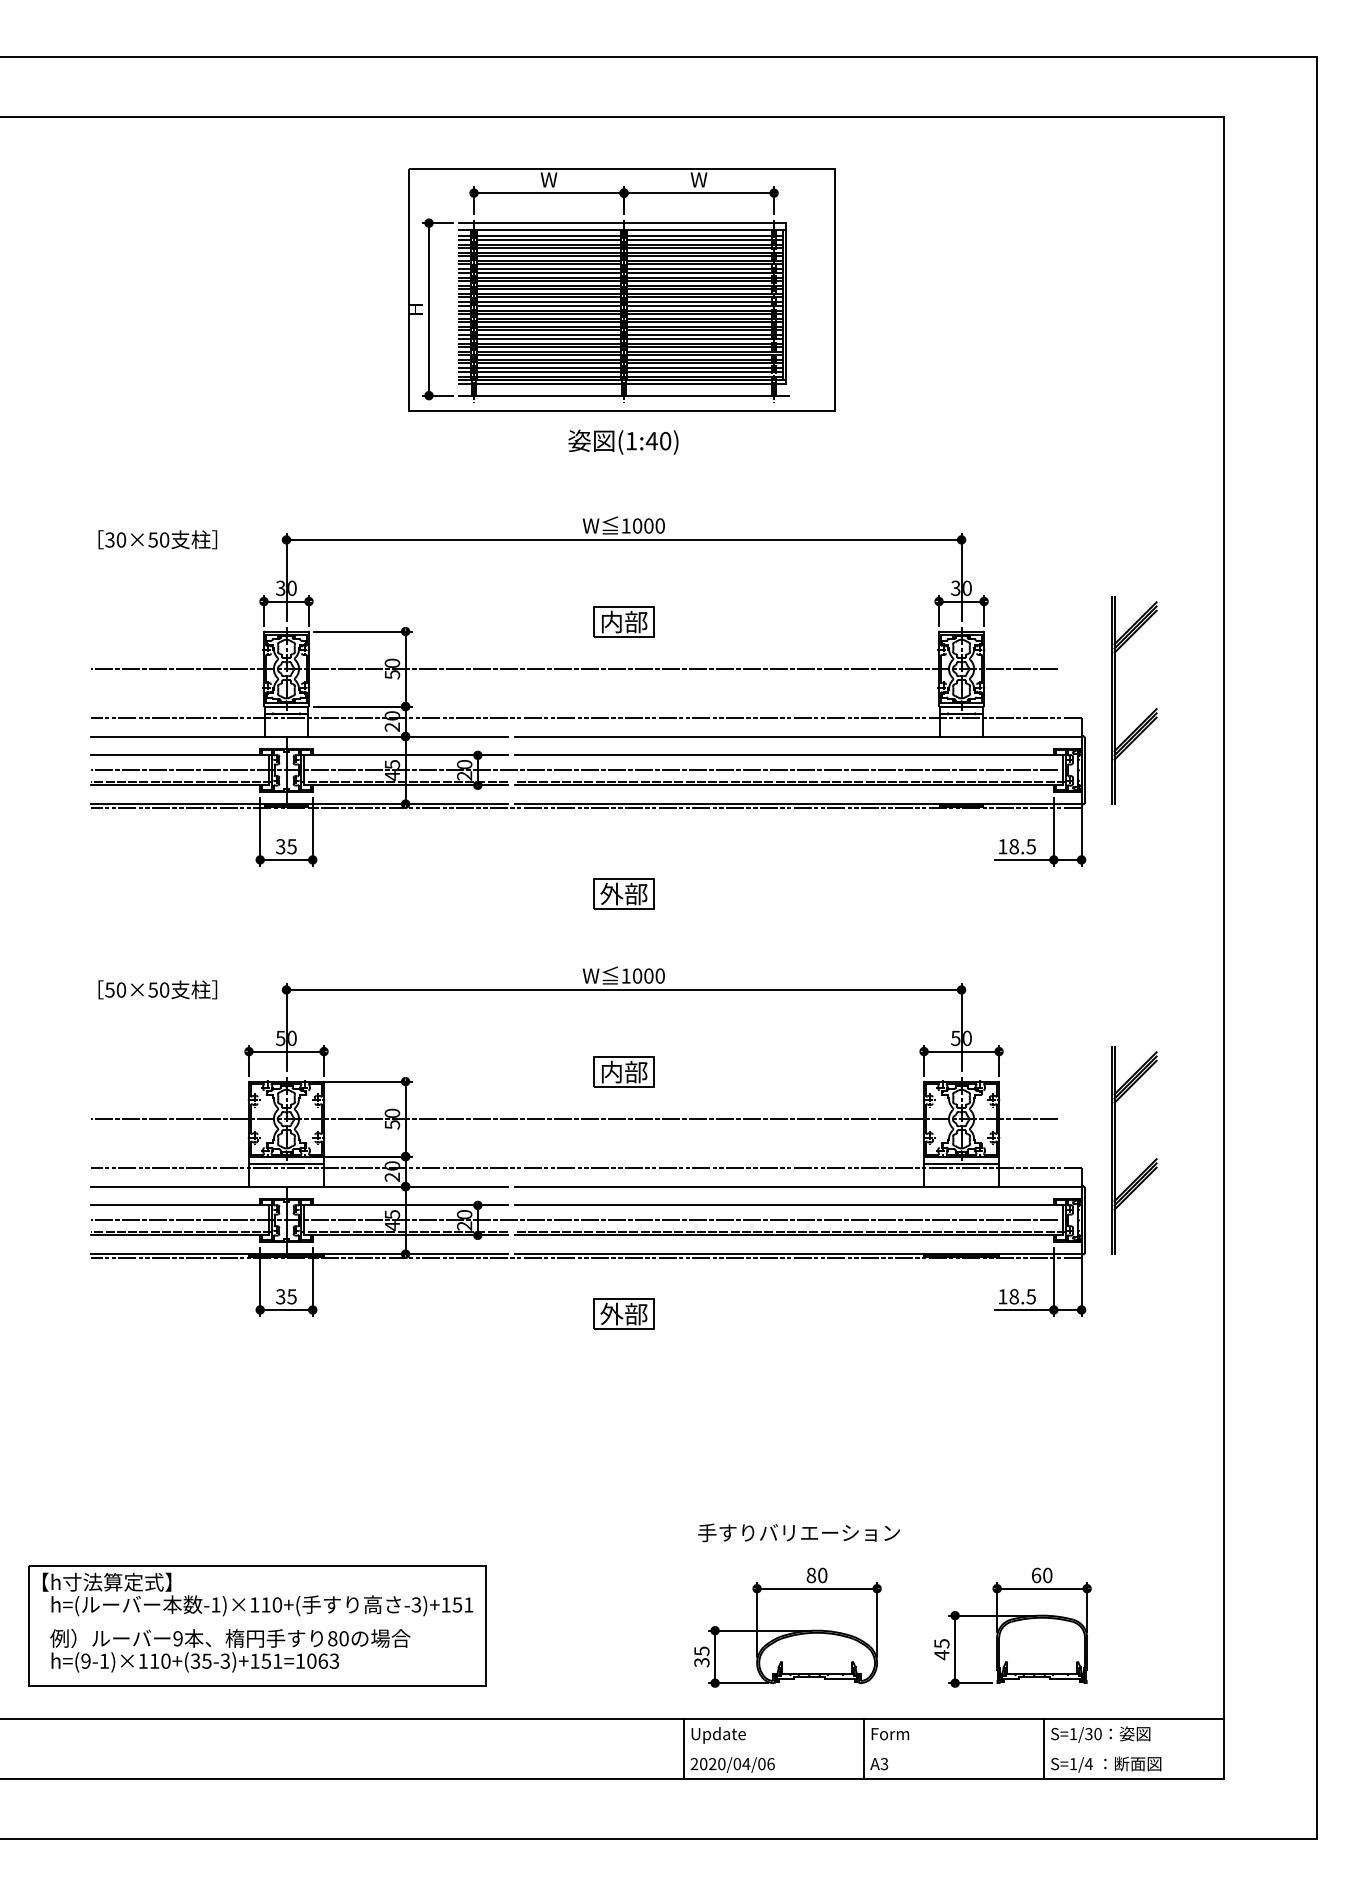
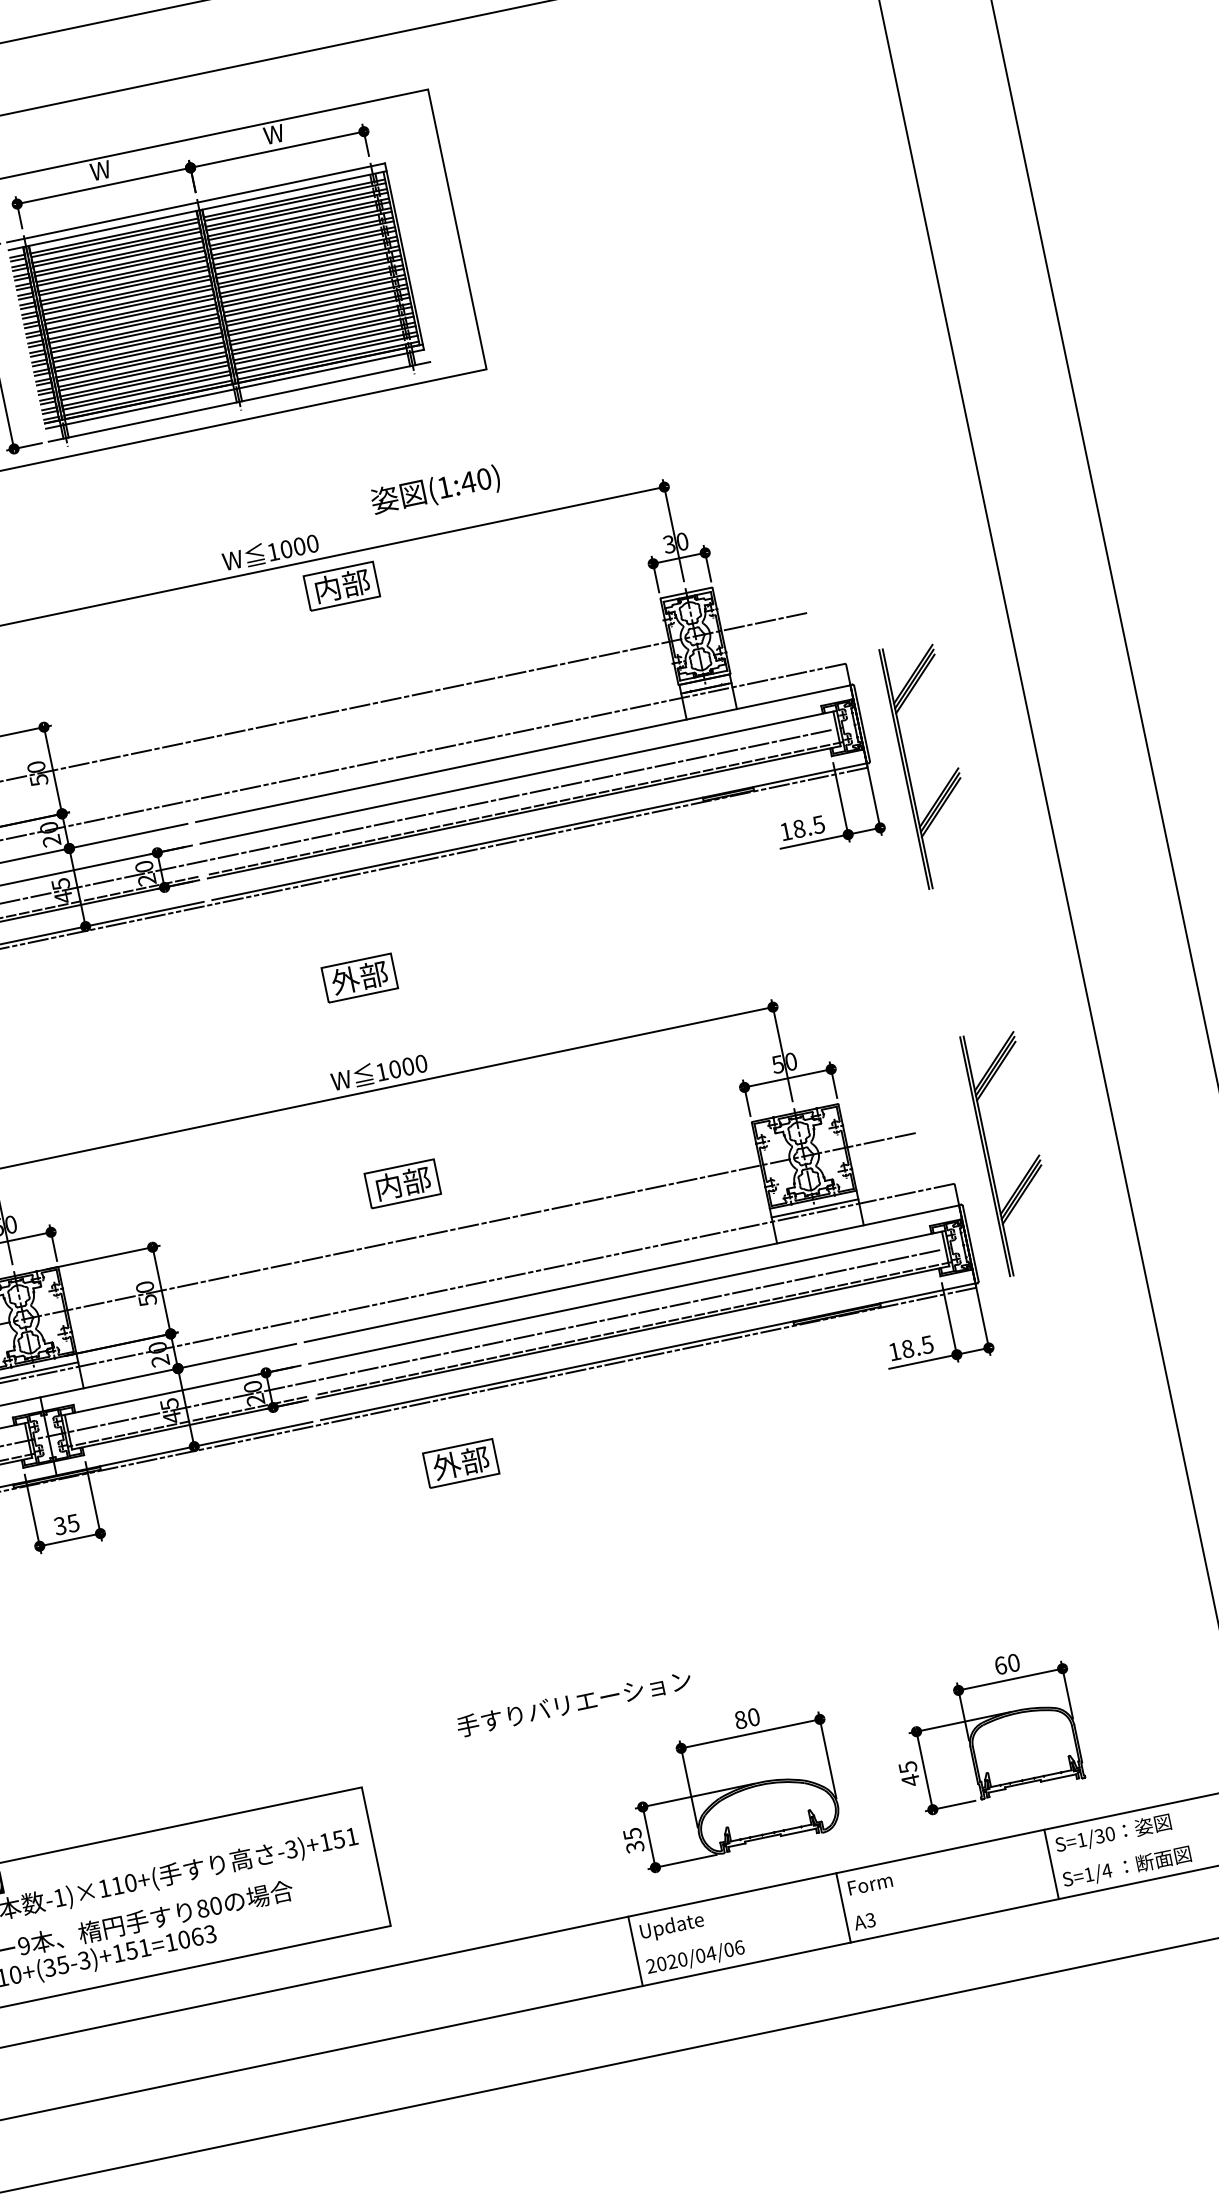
text: (623, 441) -> (435, 489), moved
part: (623, 621) -> (341, 585), moved
part: (1115, 700) -> (908, 768), moved
text: (798, 1532) -> (573, 1703), moved

